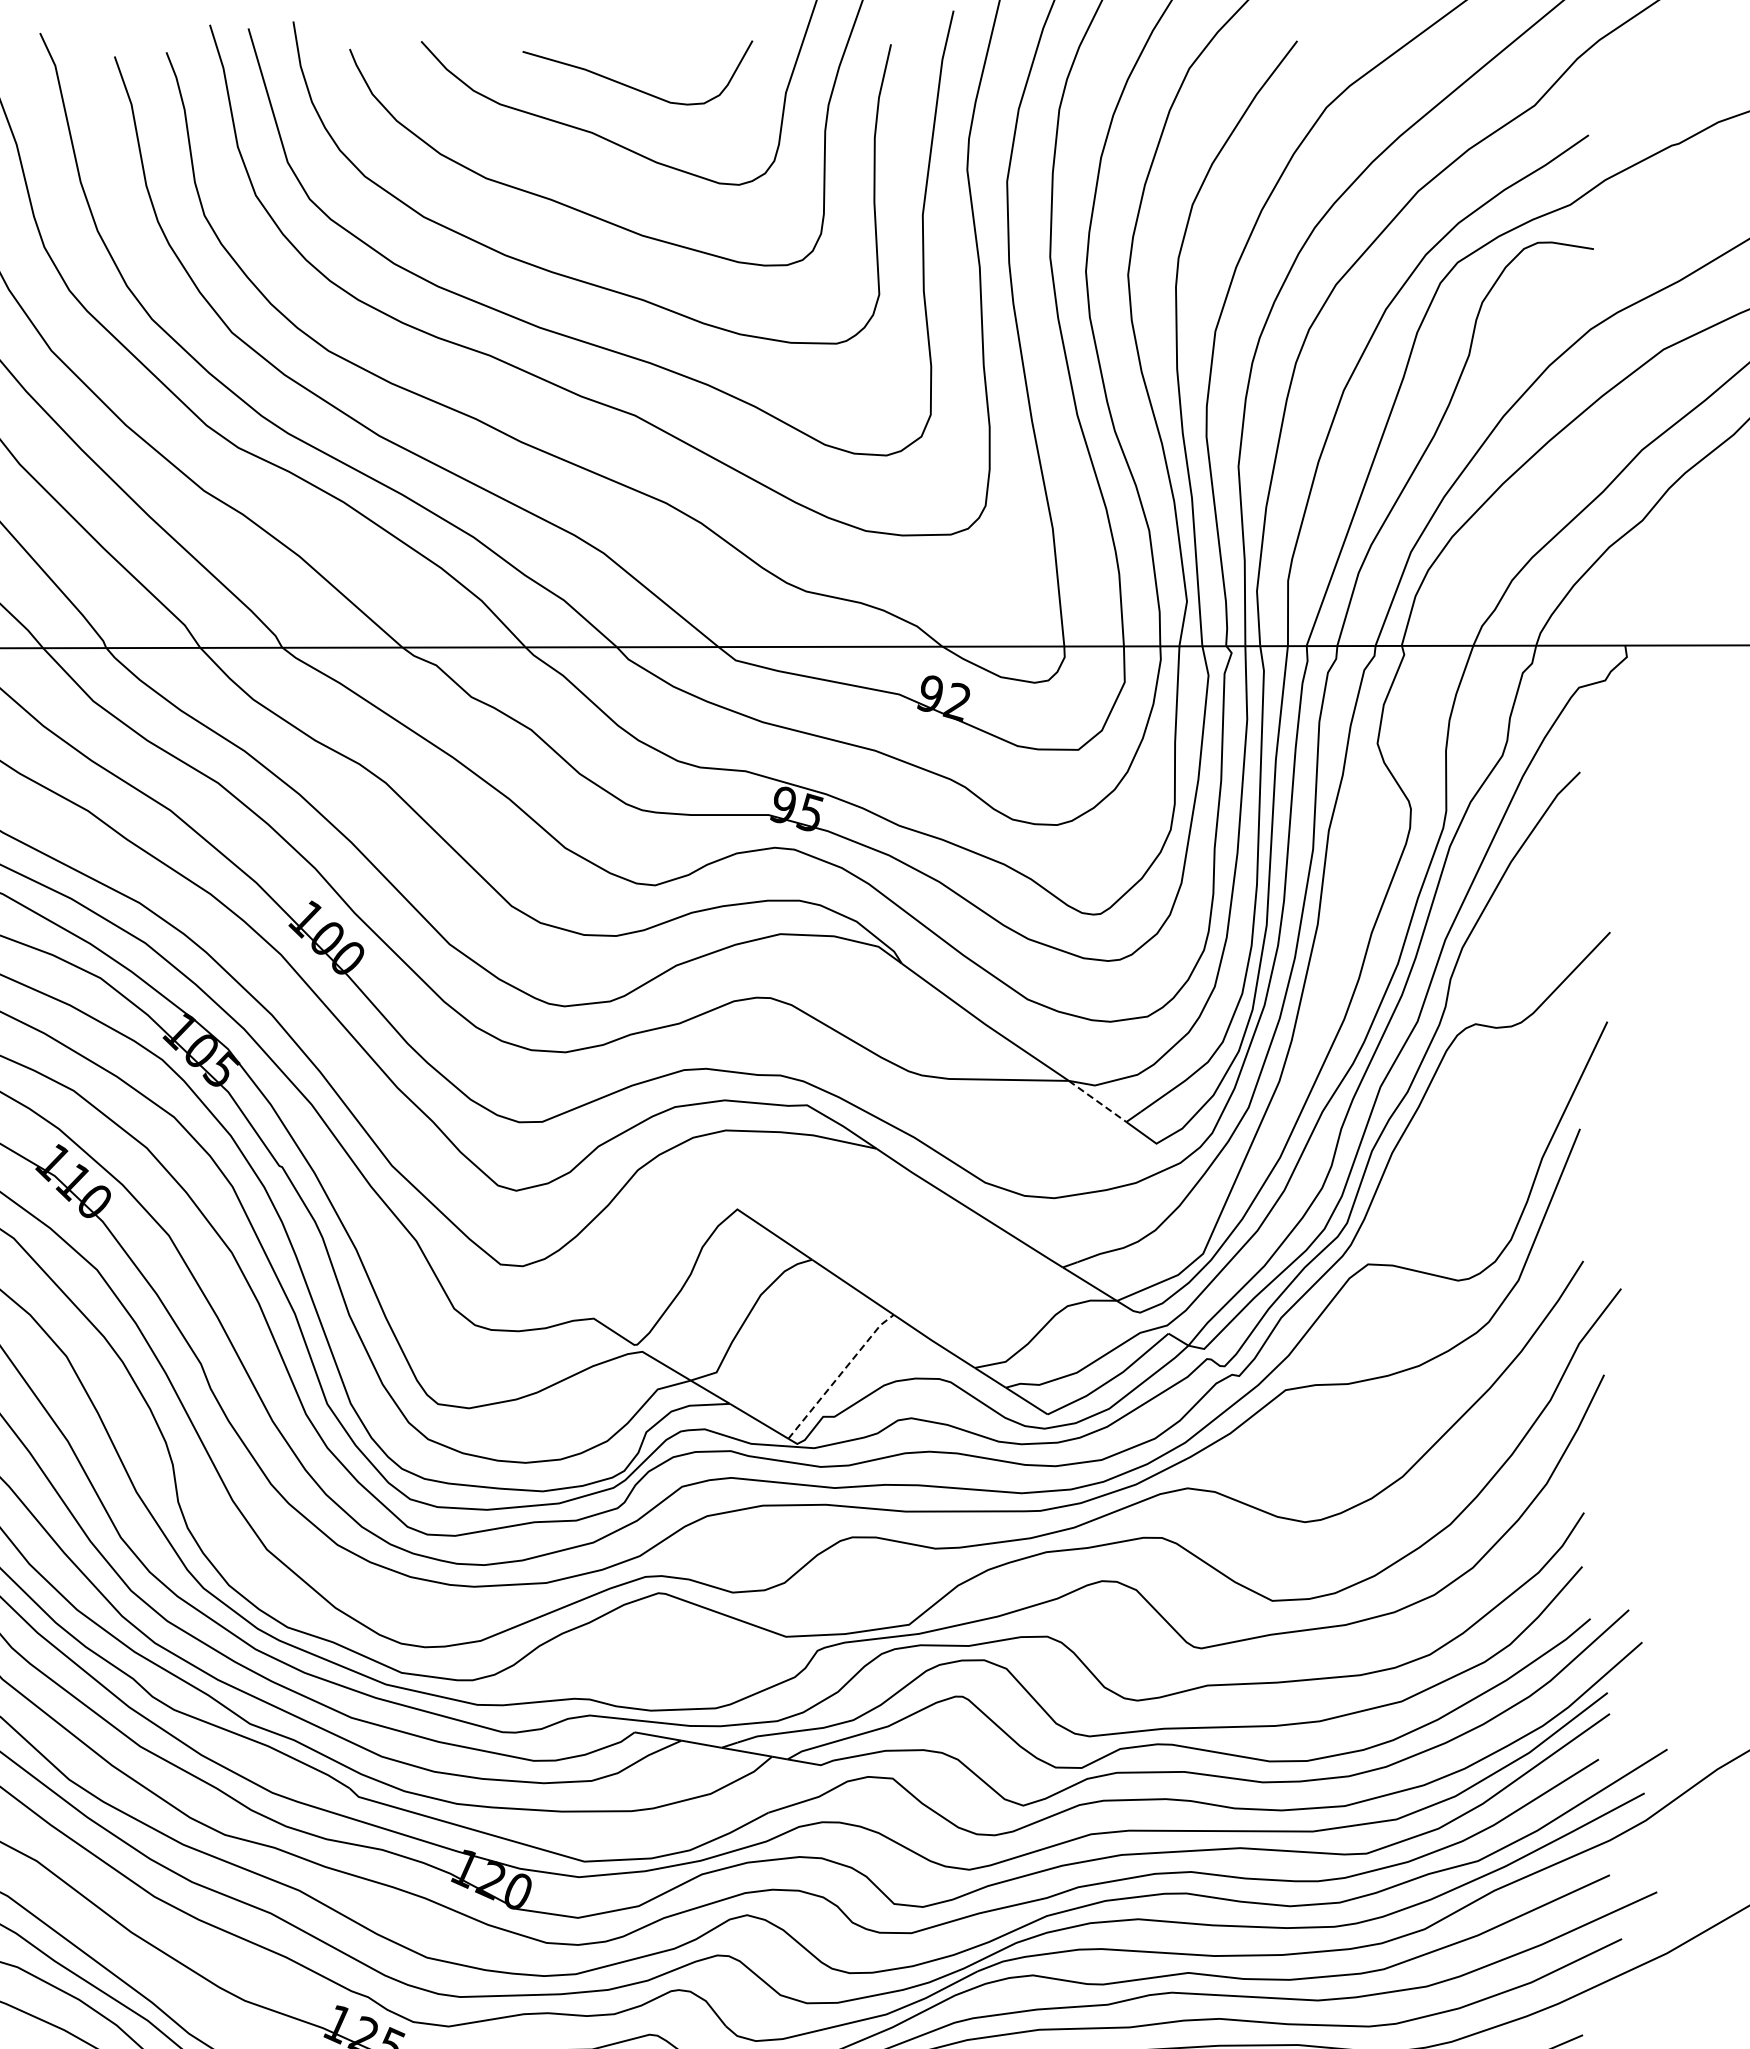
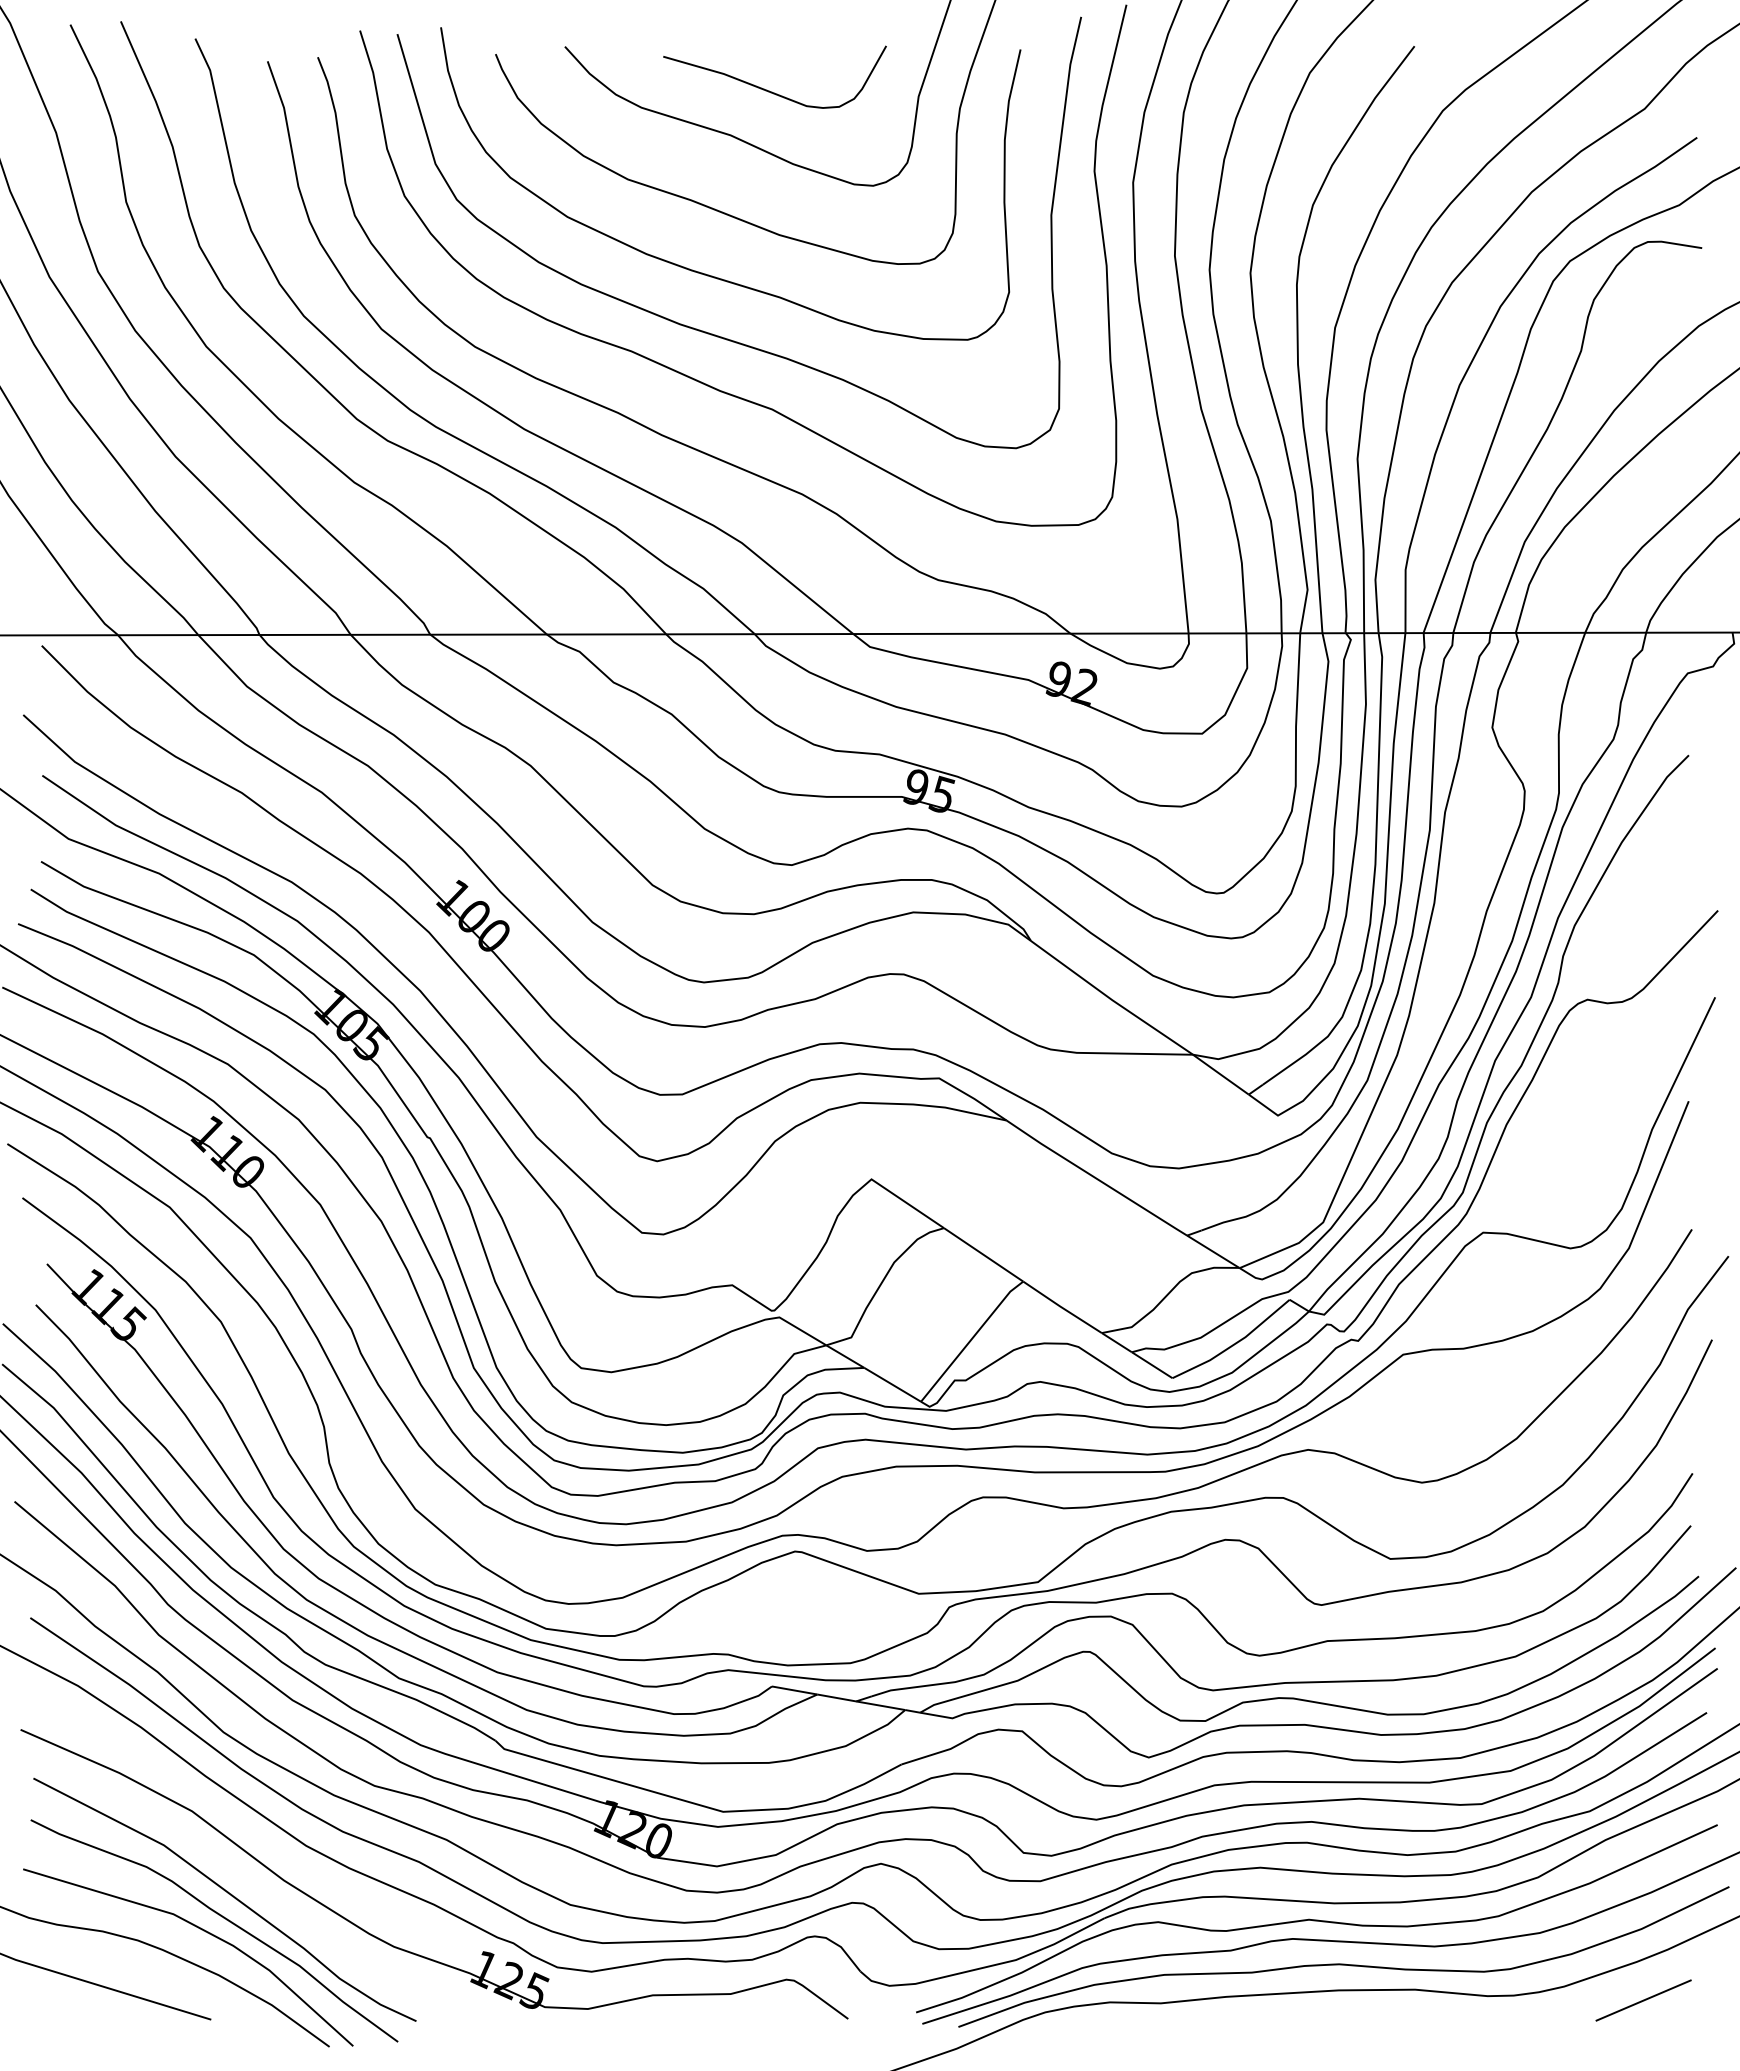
line: (1097, 1101) -> (1220, 1074), dashed -> solid
line: (840, 1374) -> (971, 1339), dashed -> solid

